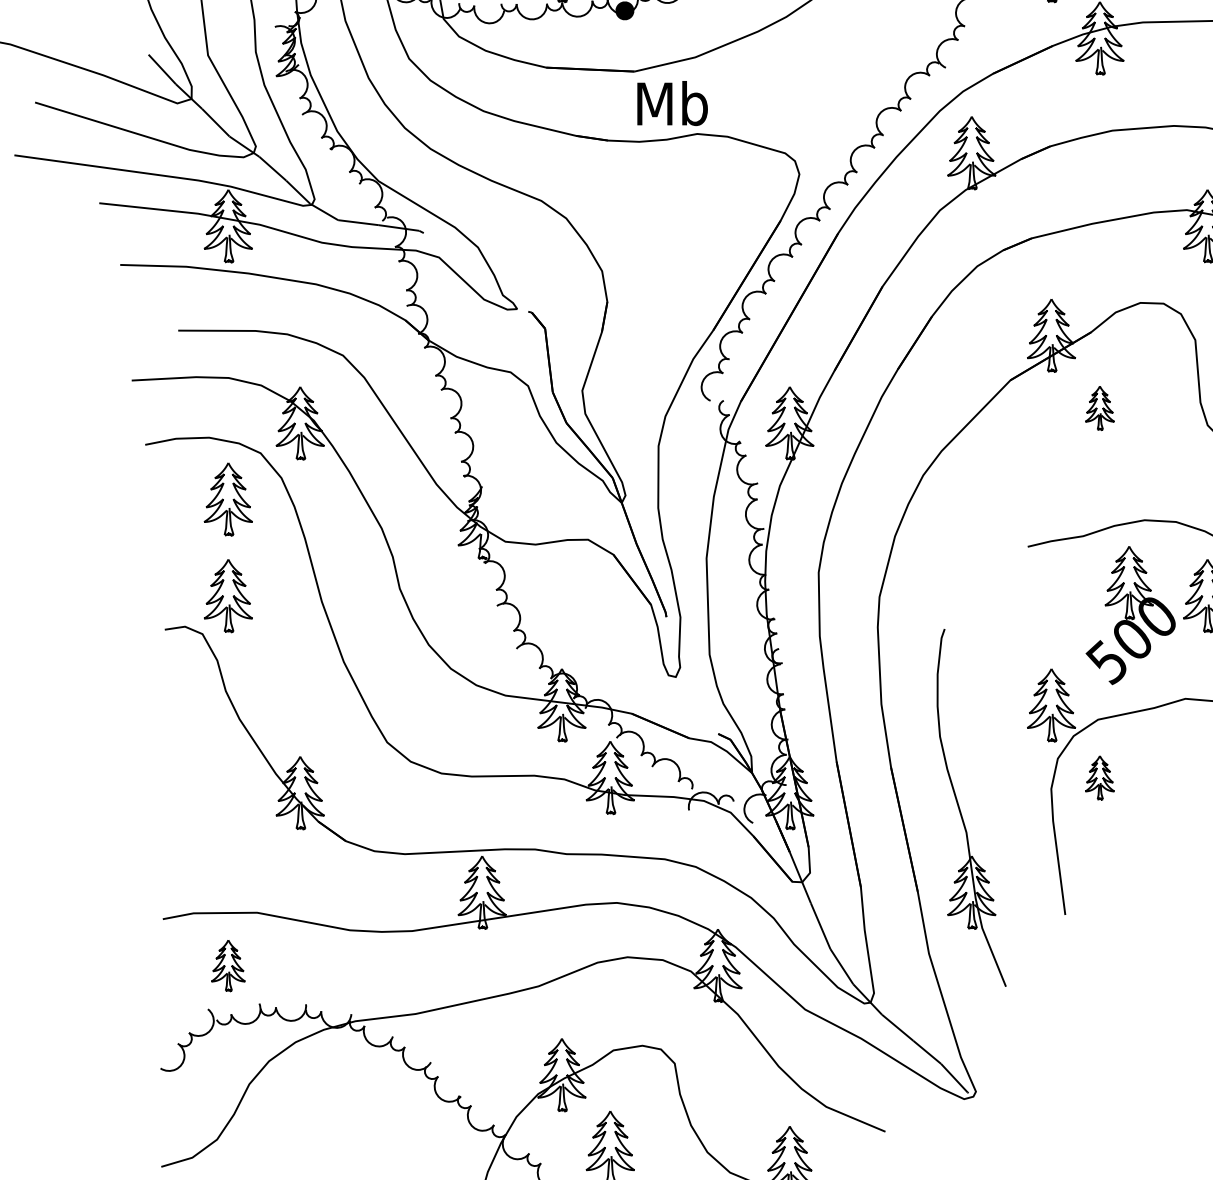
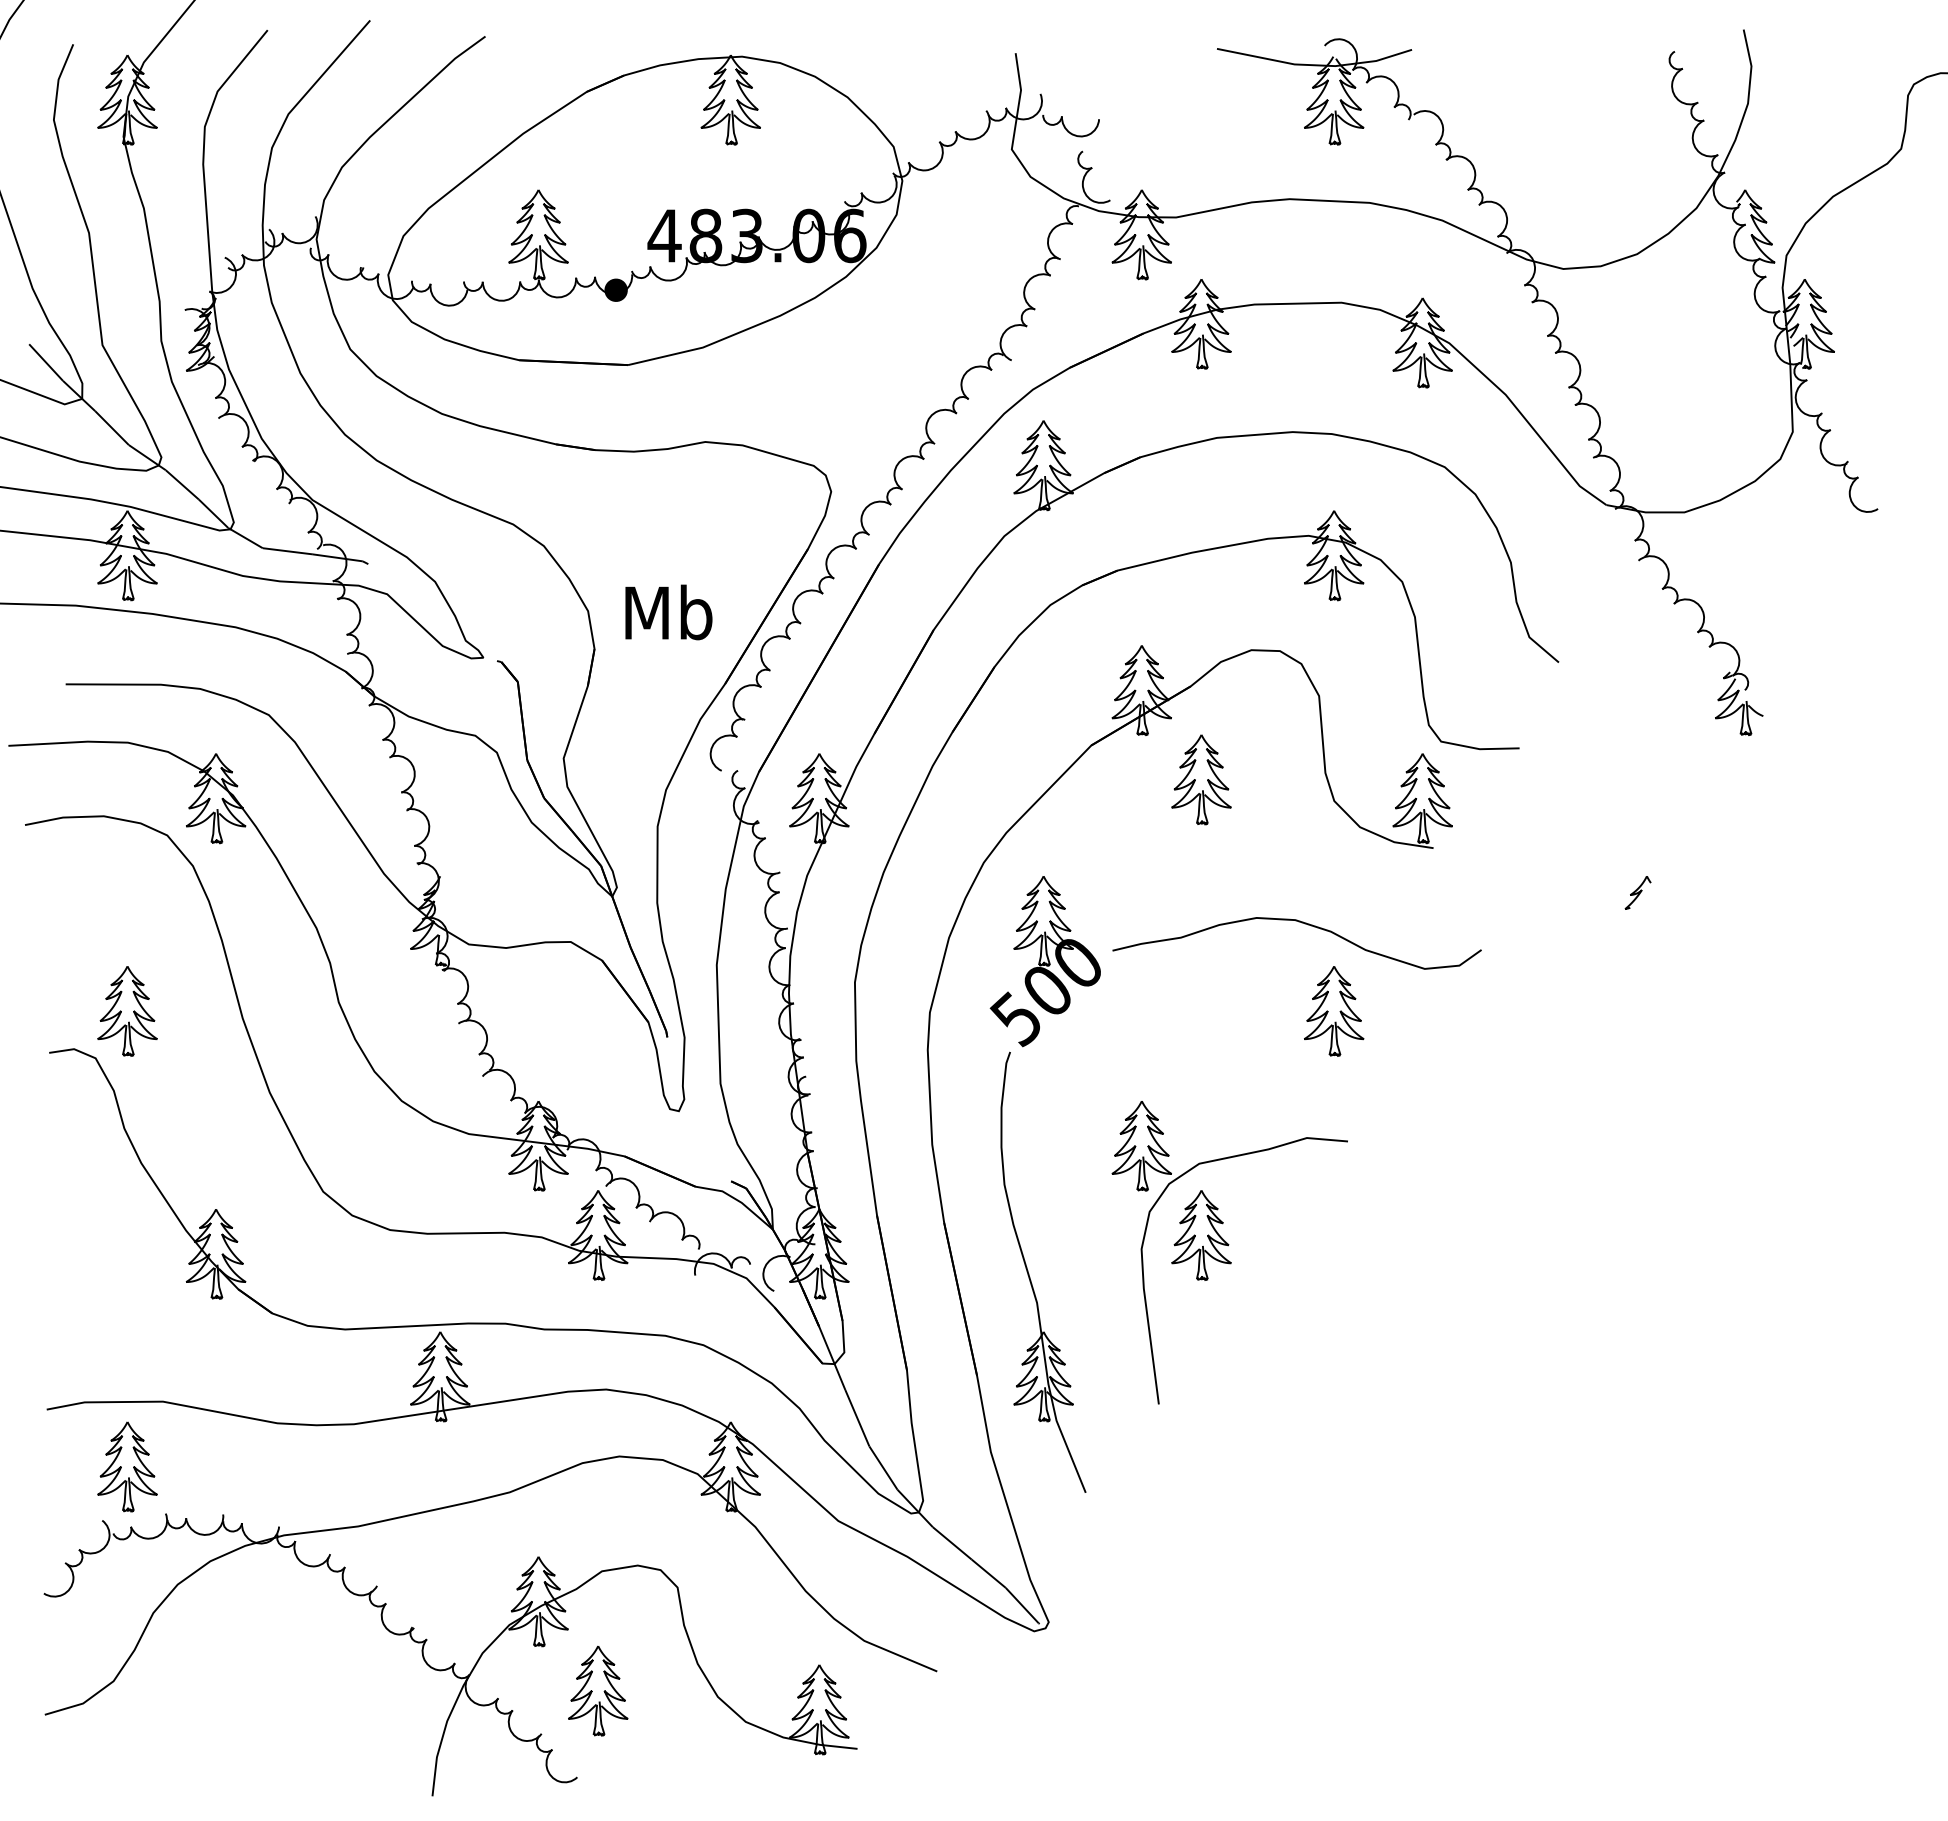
text: (672, 103) -> (668, 612), moved
part: (1099, 407) -> (1201, 779), size x1.67
part: (228, 499) -> (127, 892), removed
part: (1129, 615) -> (1044, 961), moved
part: (1099, 777) -> (1201, 1235), size x1.67
part: (228, 965) -> (127, 1466), size x1.43

